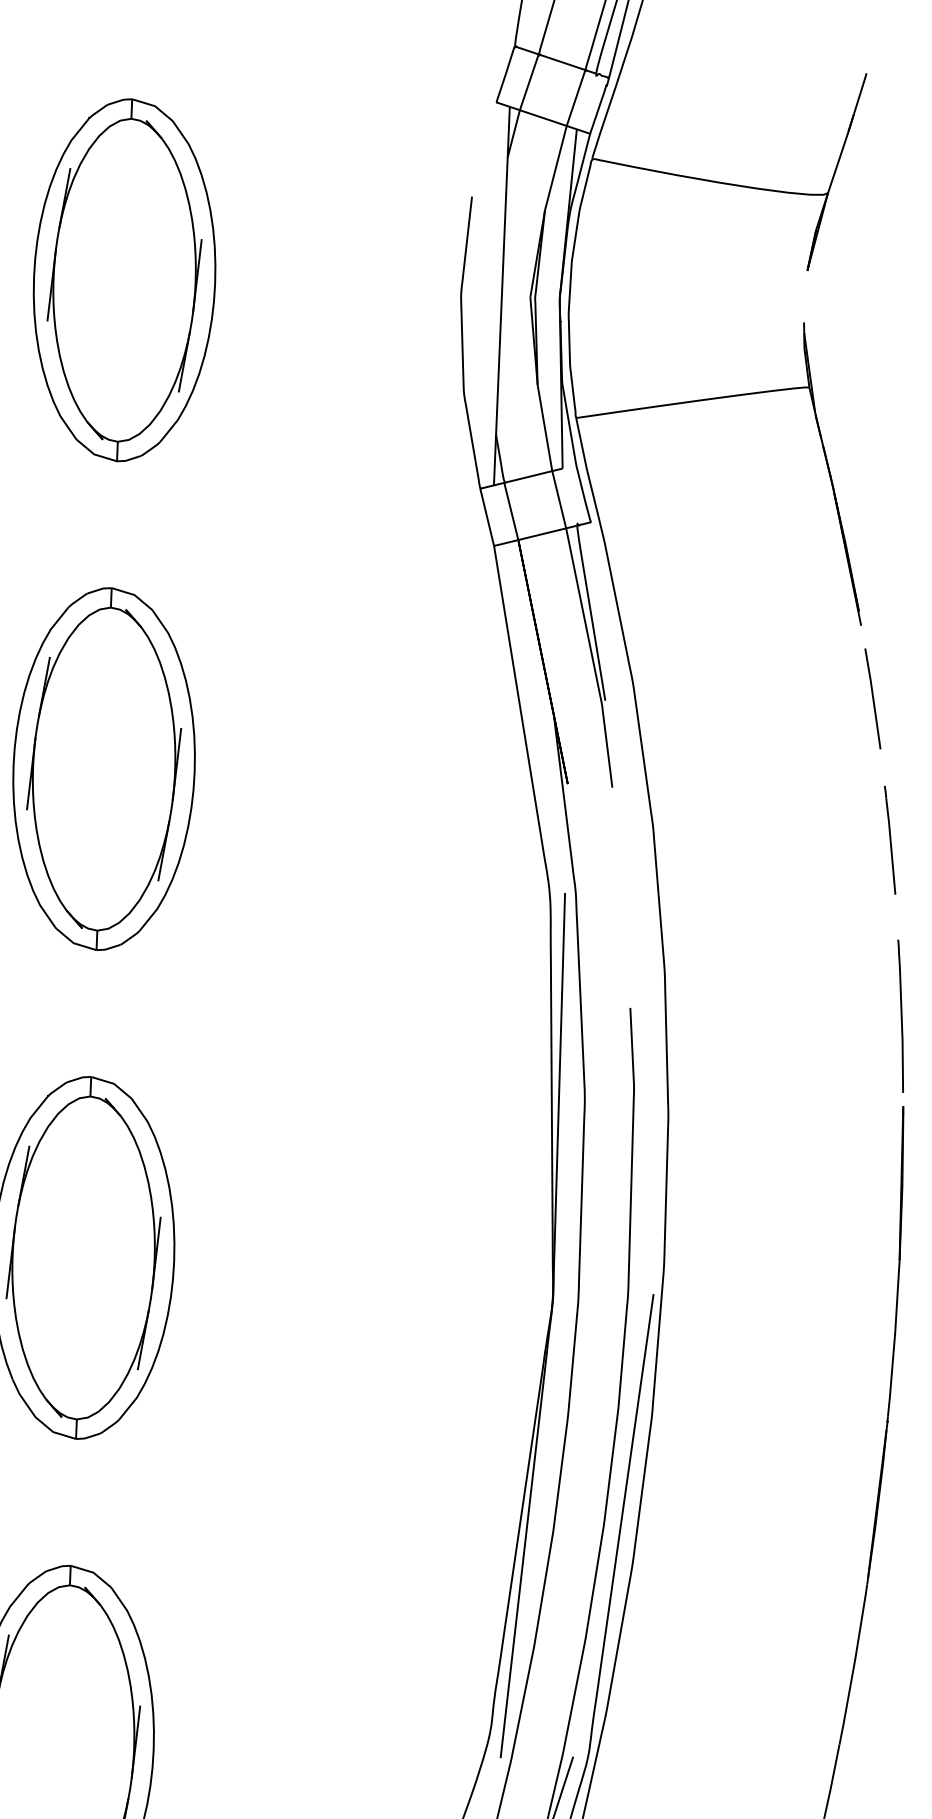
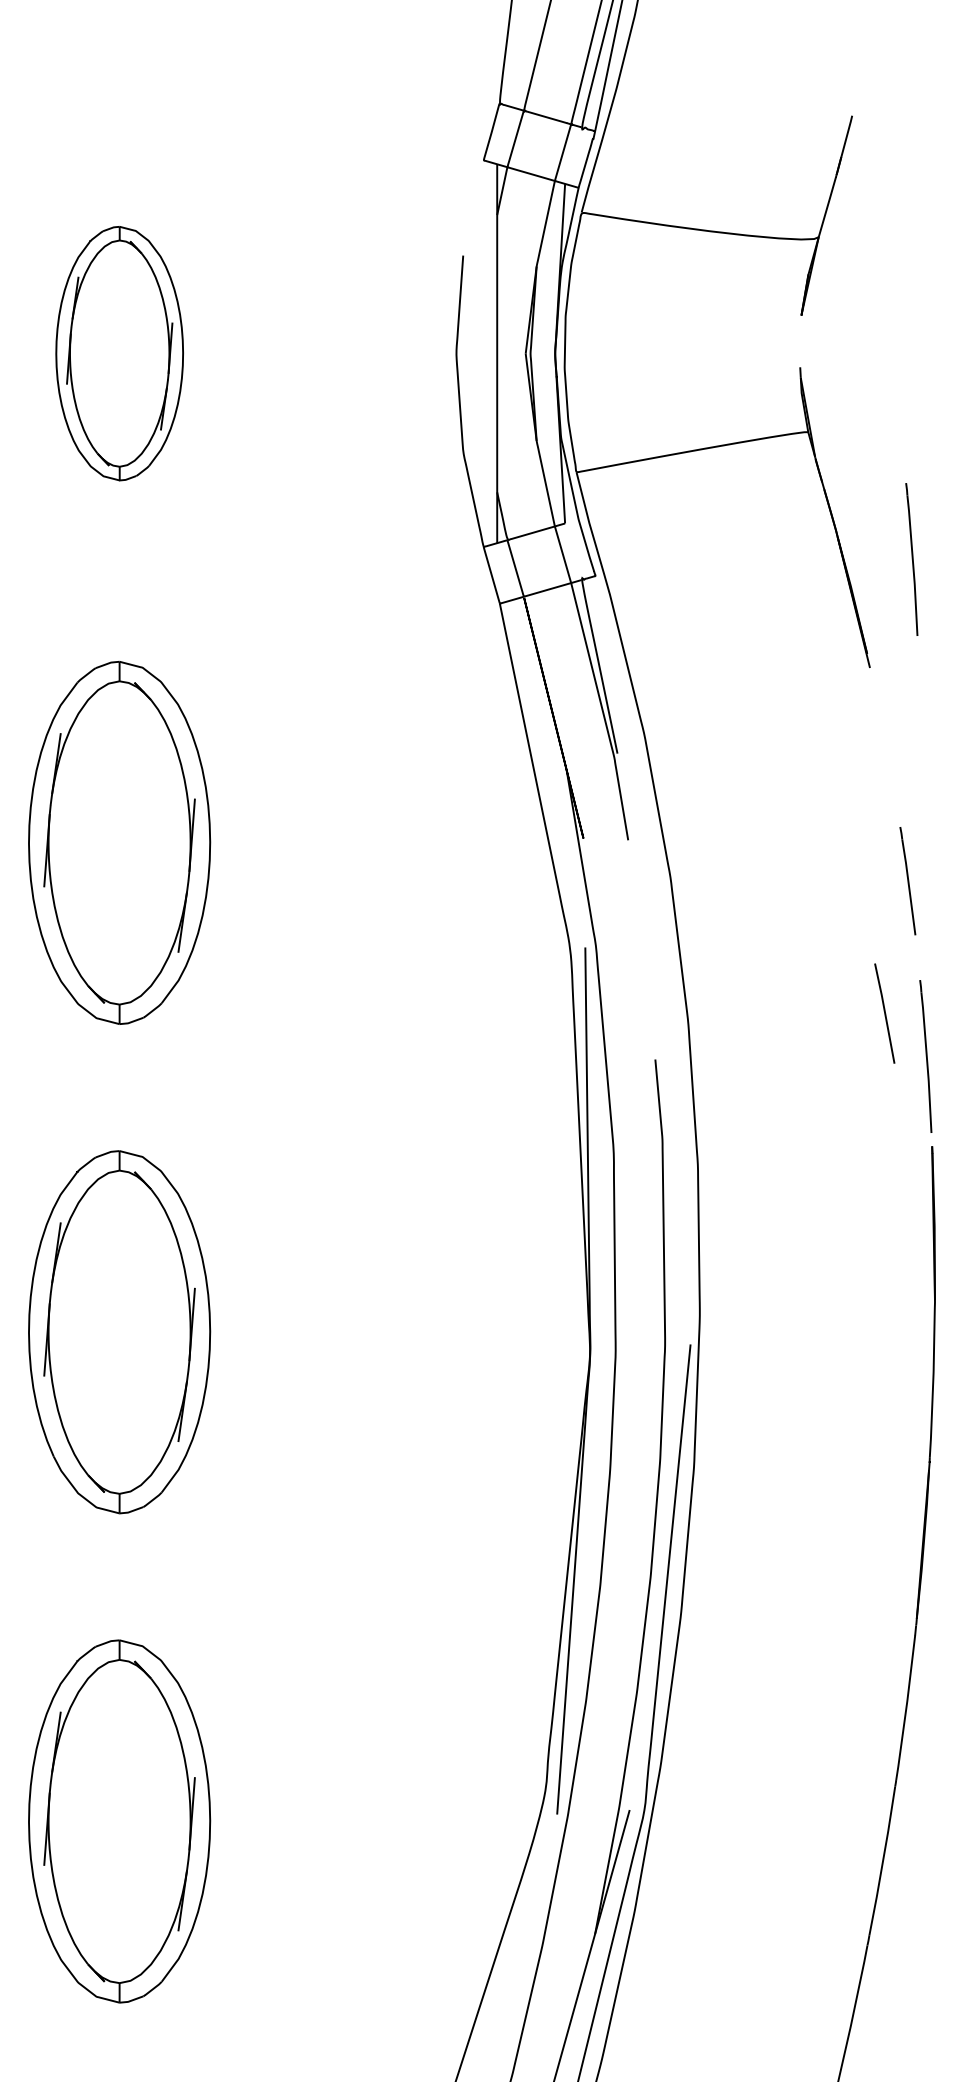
part: (124, 280) -> (119, 353), size x0.7
line: (907, 519) -> (911, 559), added
line: (872, 698) -> (884, 1013), moved

